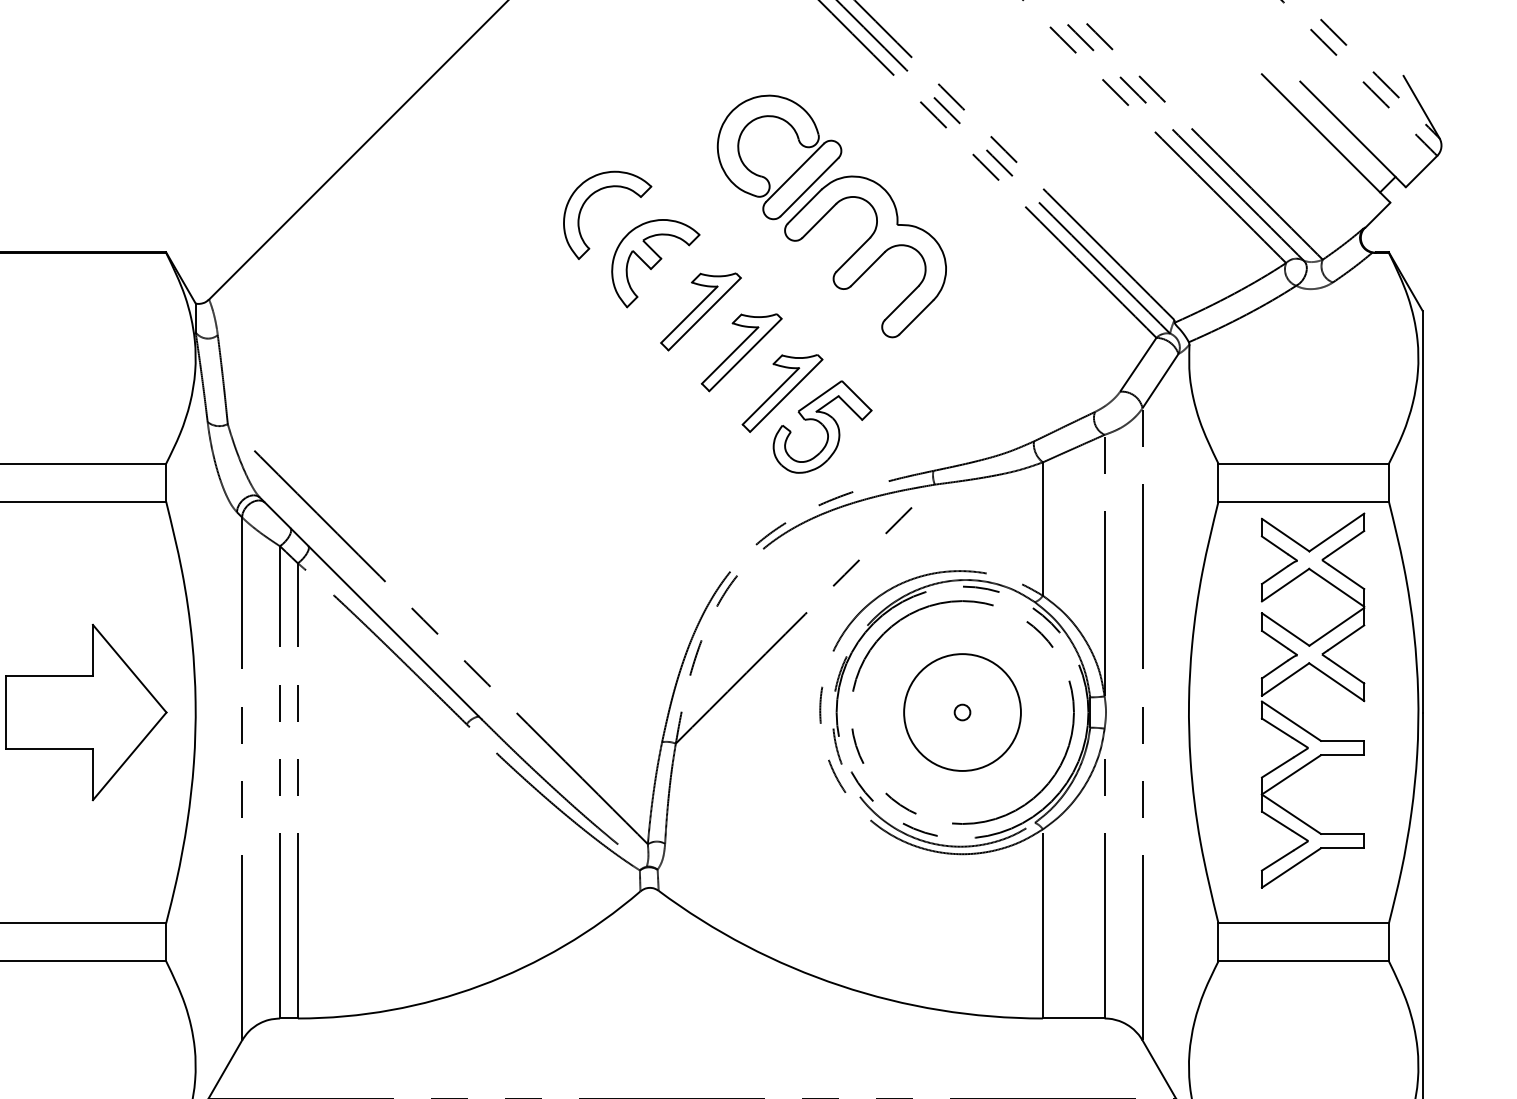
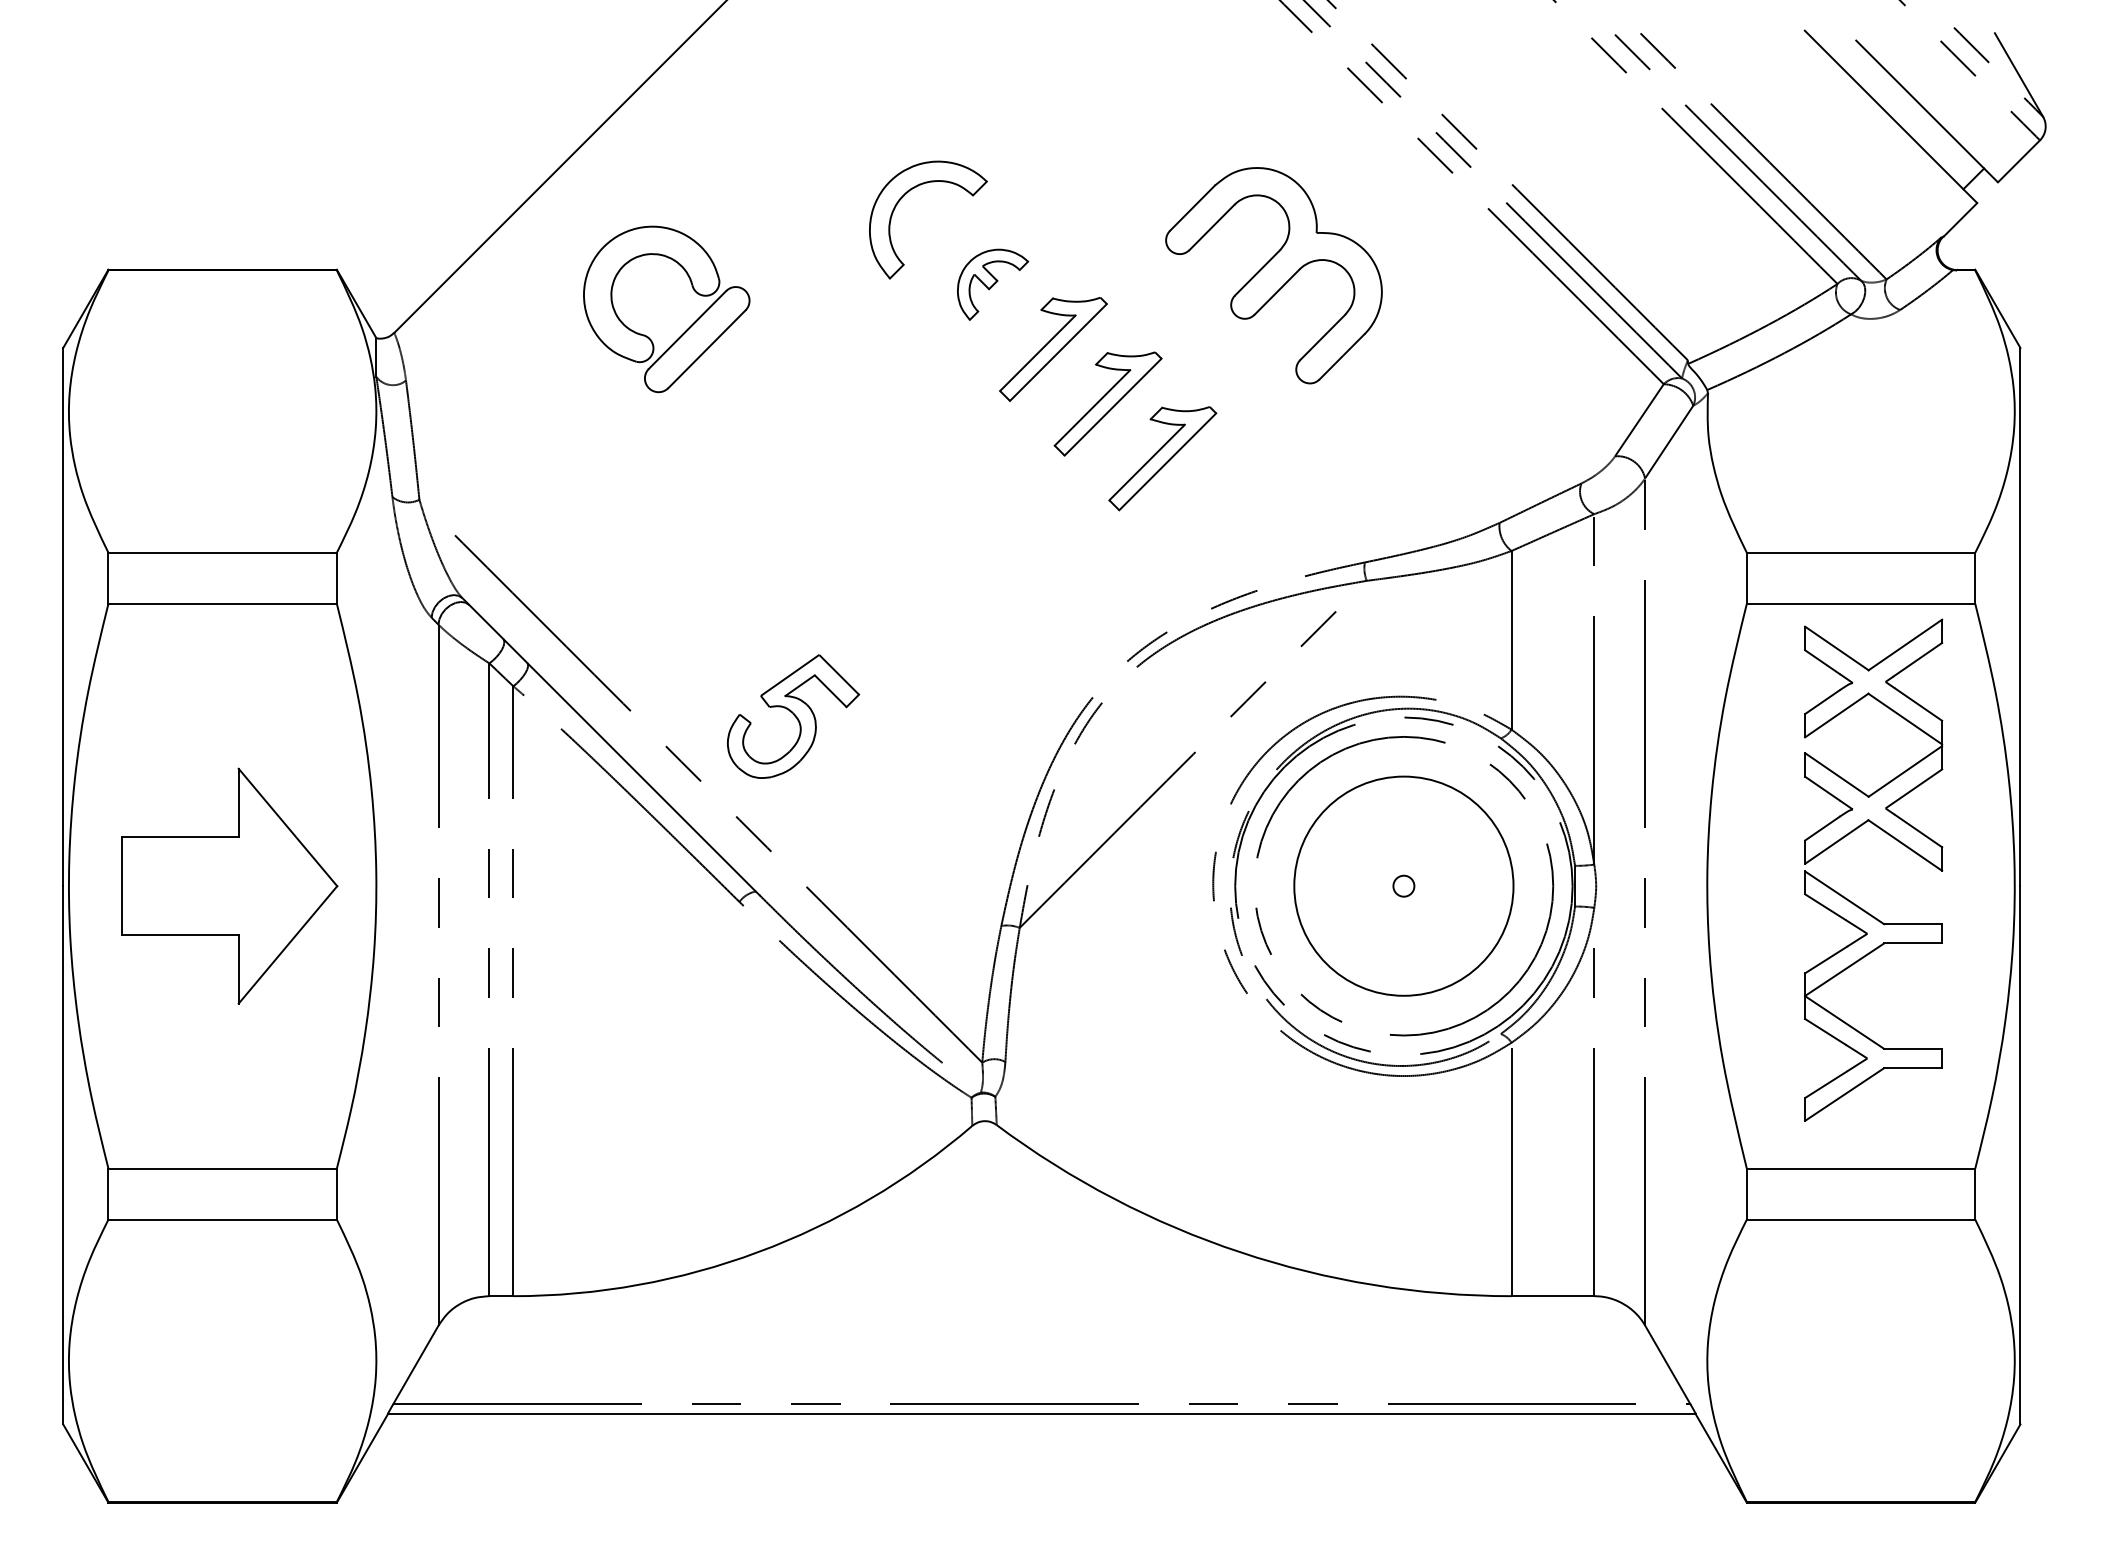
part: (794, 172) -> (686, 329), moved
part: (655, 263) -> (992, 284), size x0.6
part: (822, 426) -> (793, 716), moved
circle: (962, 712) -> (1403, 885), size x1.4

